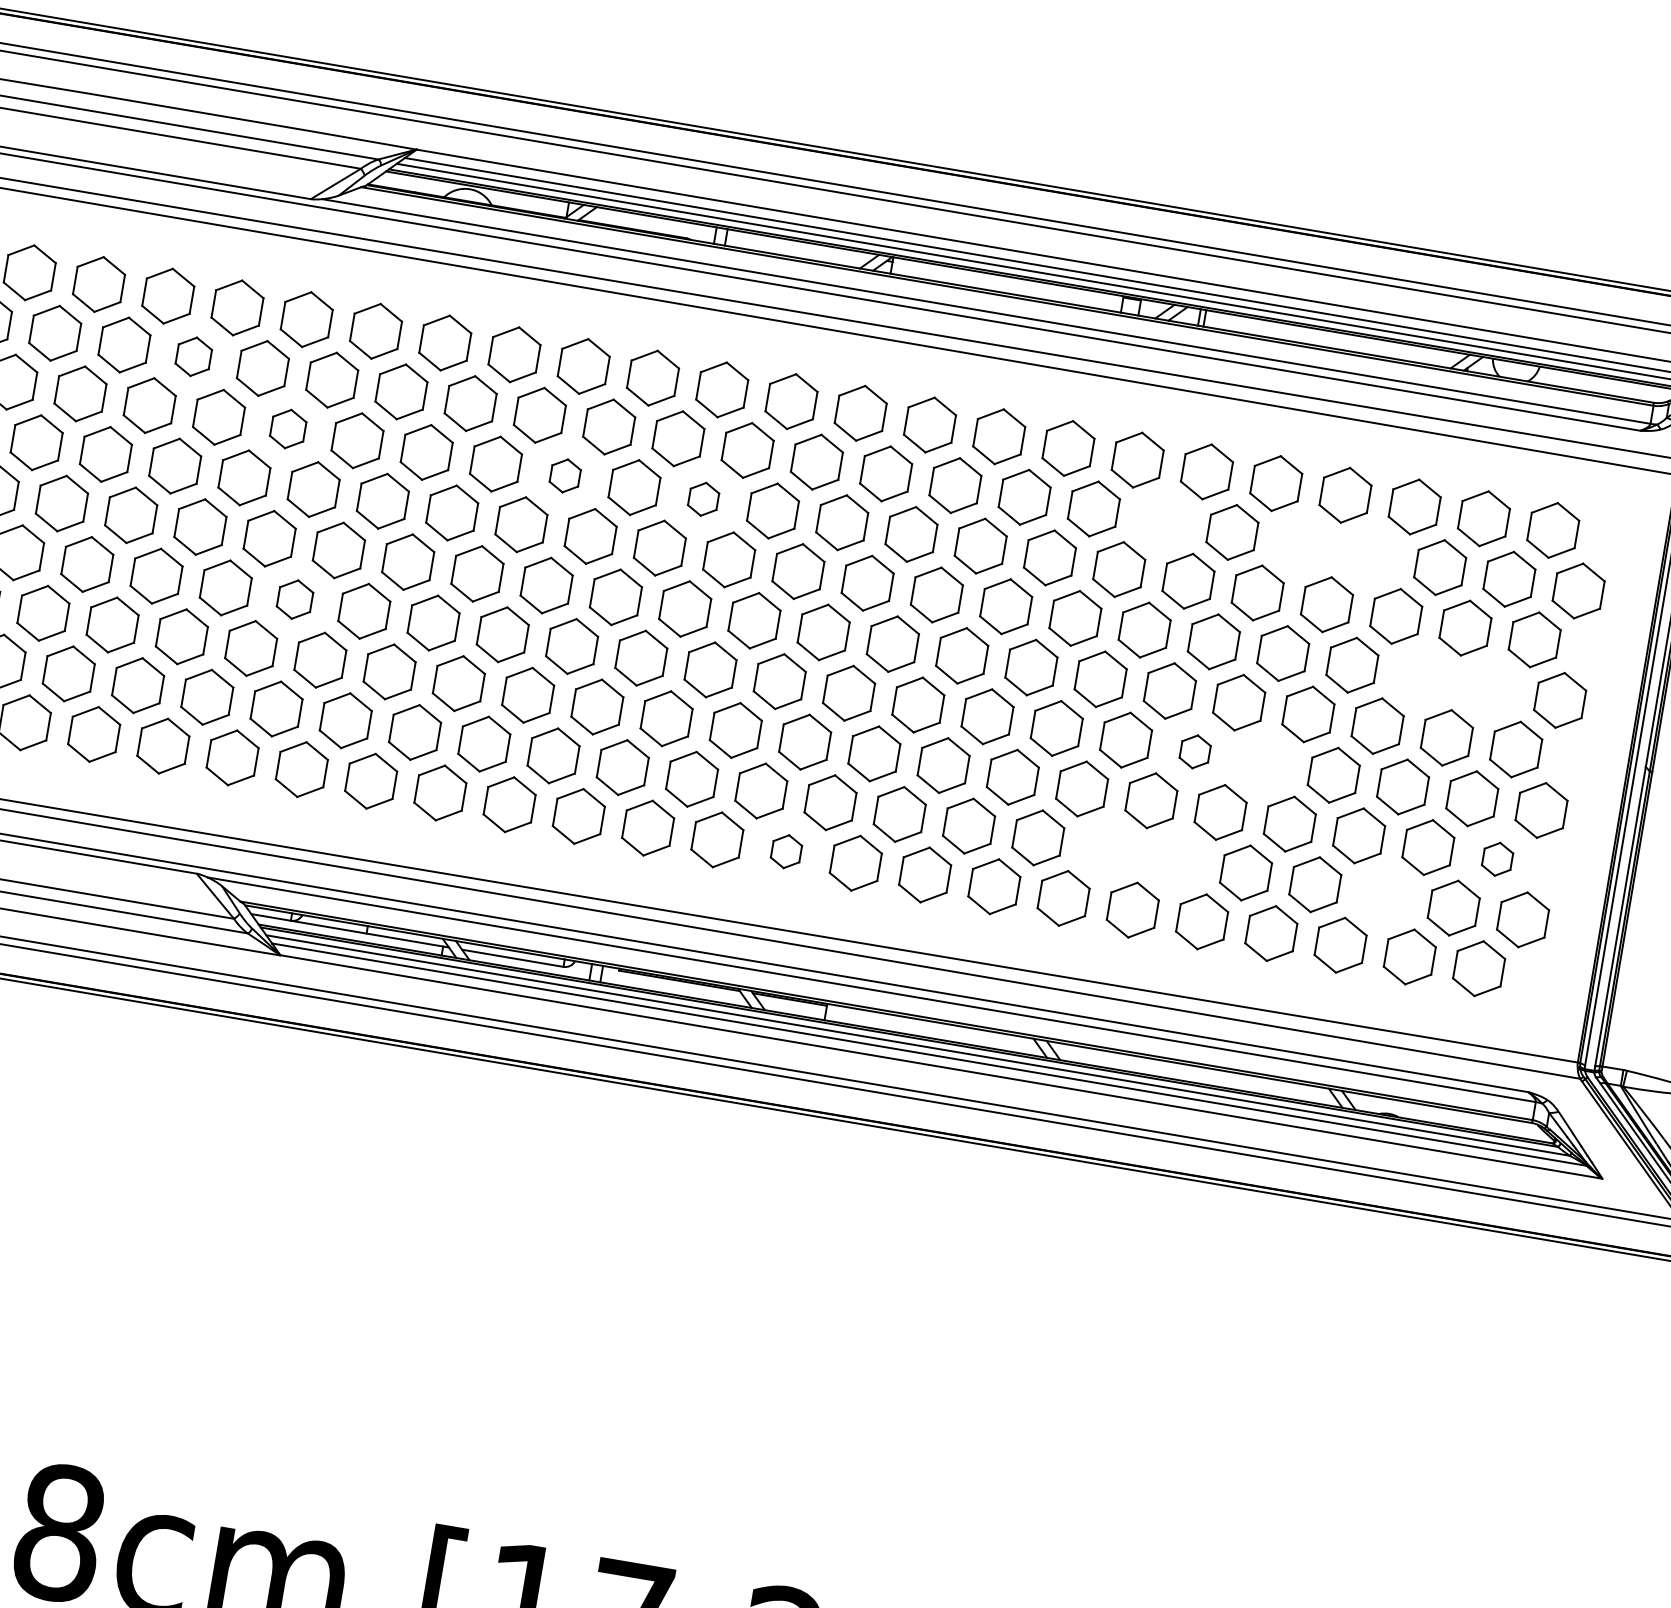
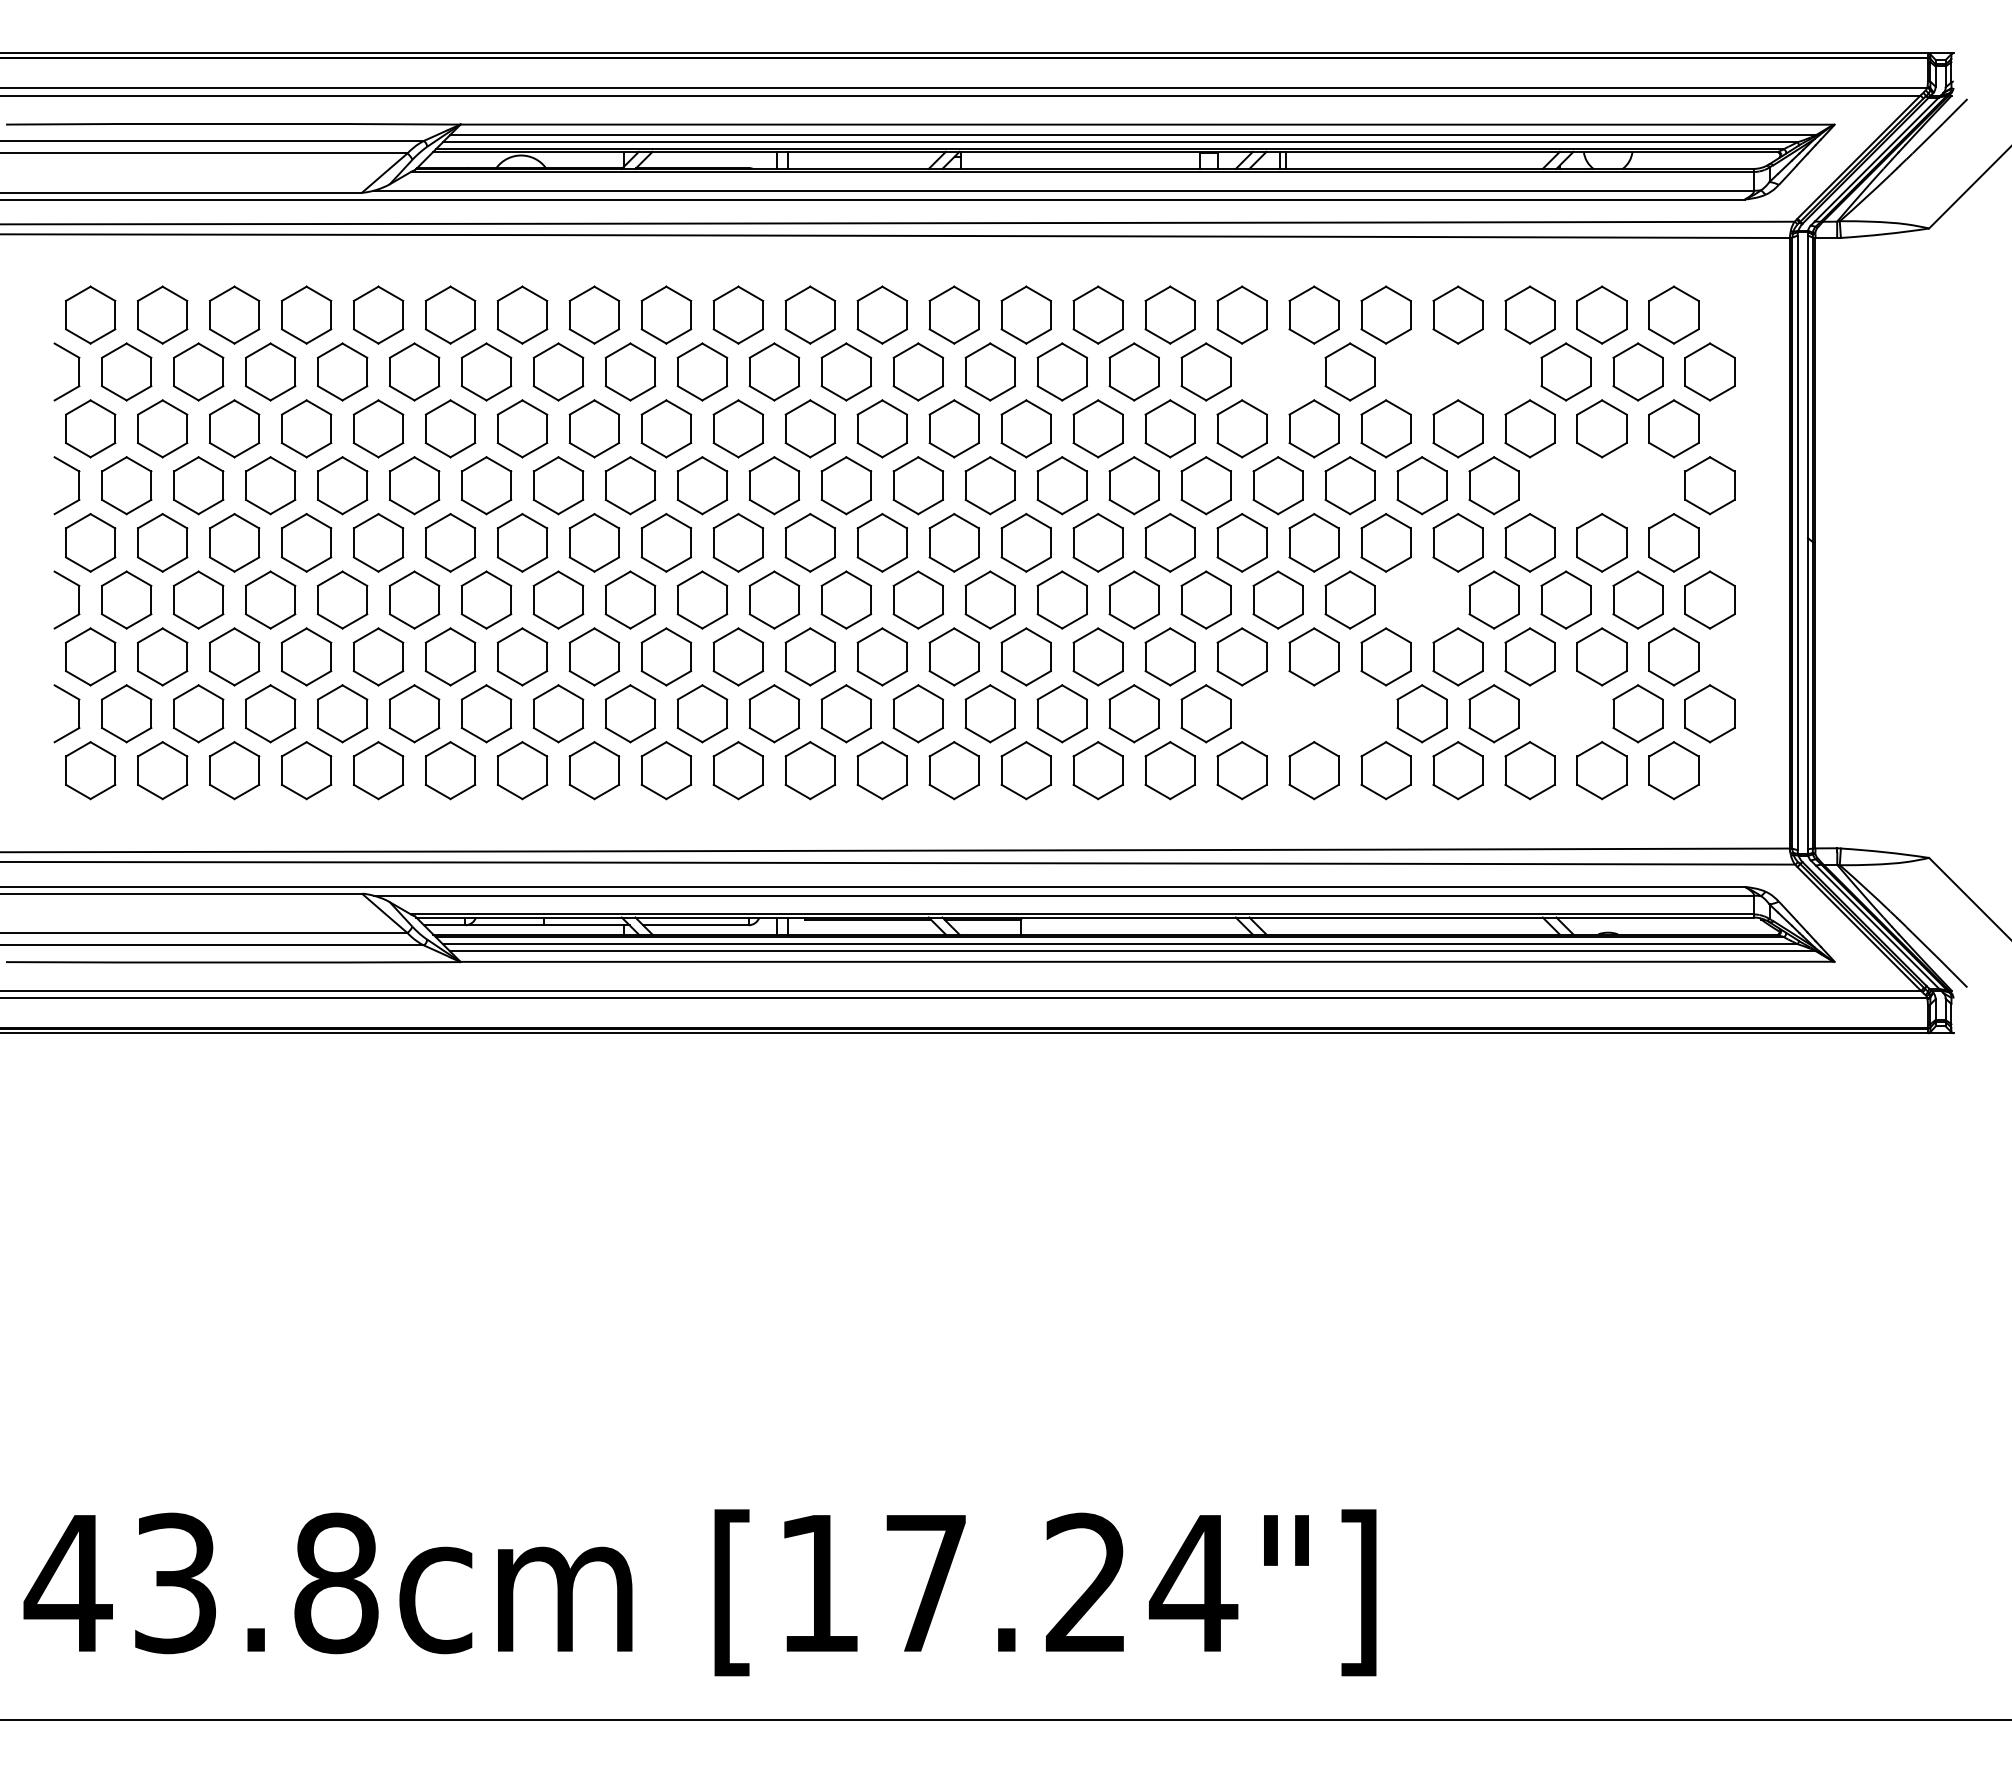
part: (193, 356) -> (270, 371), size x1.43
part: (288, 428) -> (378, 428), size x1.43
part: (565, 475) -> (666, 428), size x1.67
part: (702, 498) -> (809, 428), size x1.67
part: (295, 599) -> (414, 599), size x1.43
part: (1194, 751) -> (1349, 599), size x1.67
part: (785, 851) -> (953, 770), size x1.67
part: (1497, 858) -> (1673, 656), size x1.67

